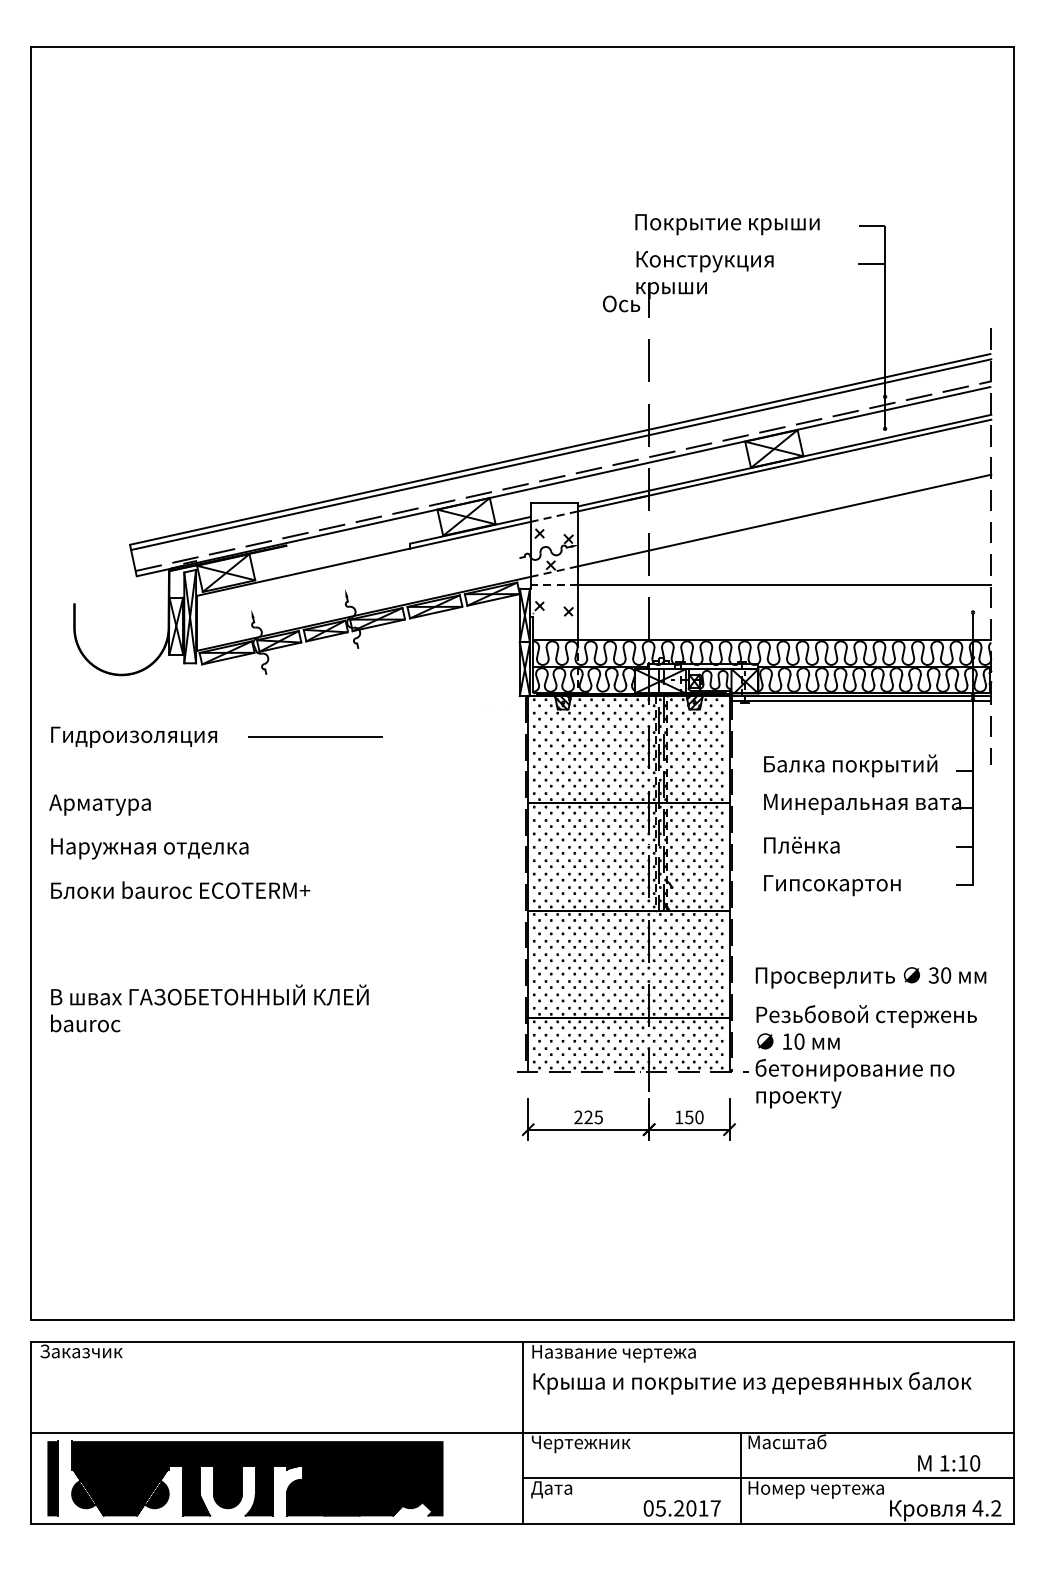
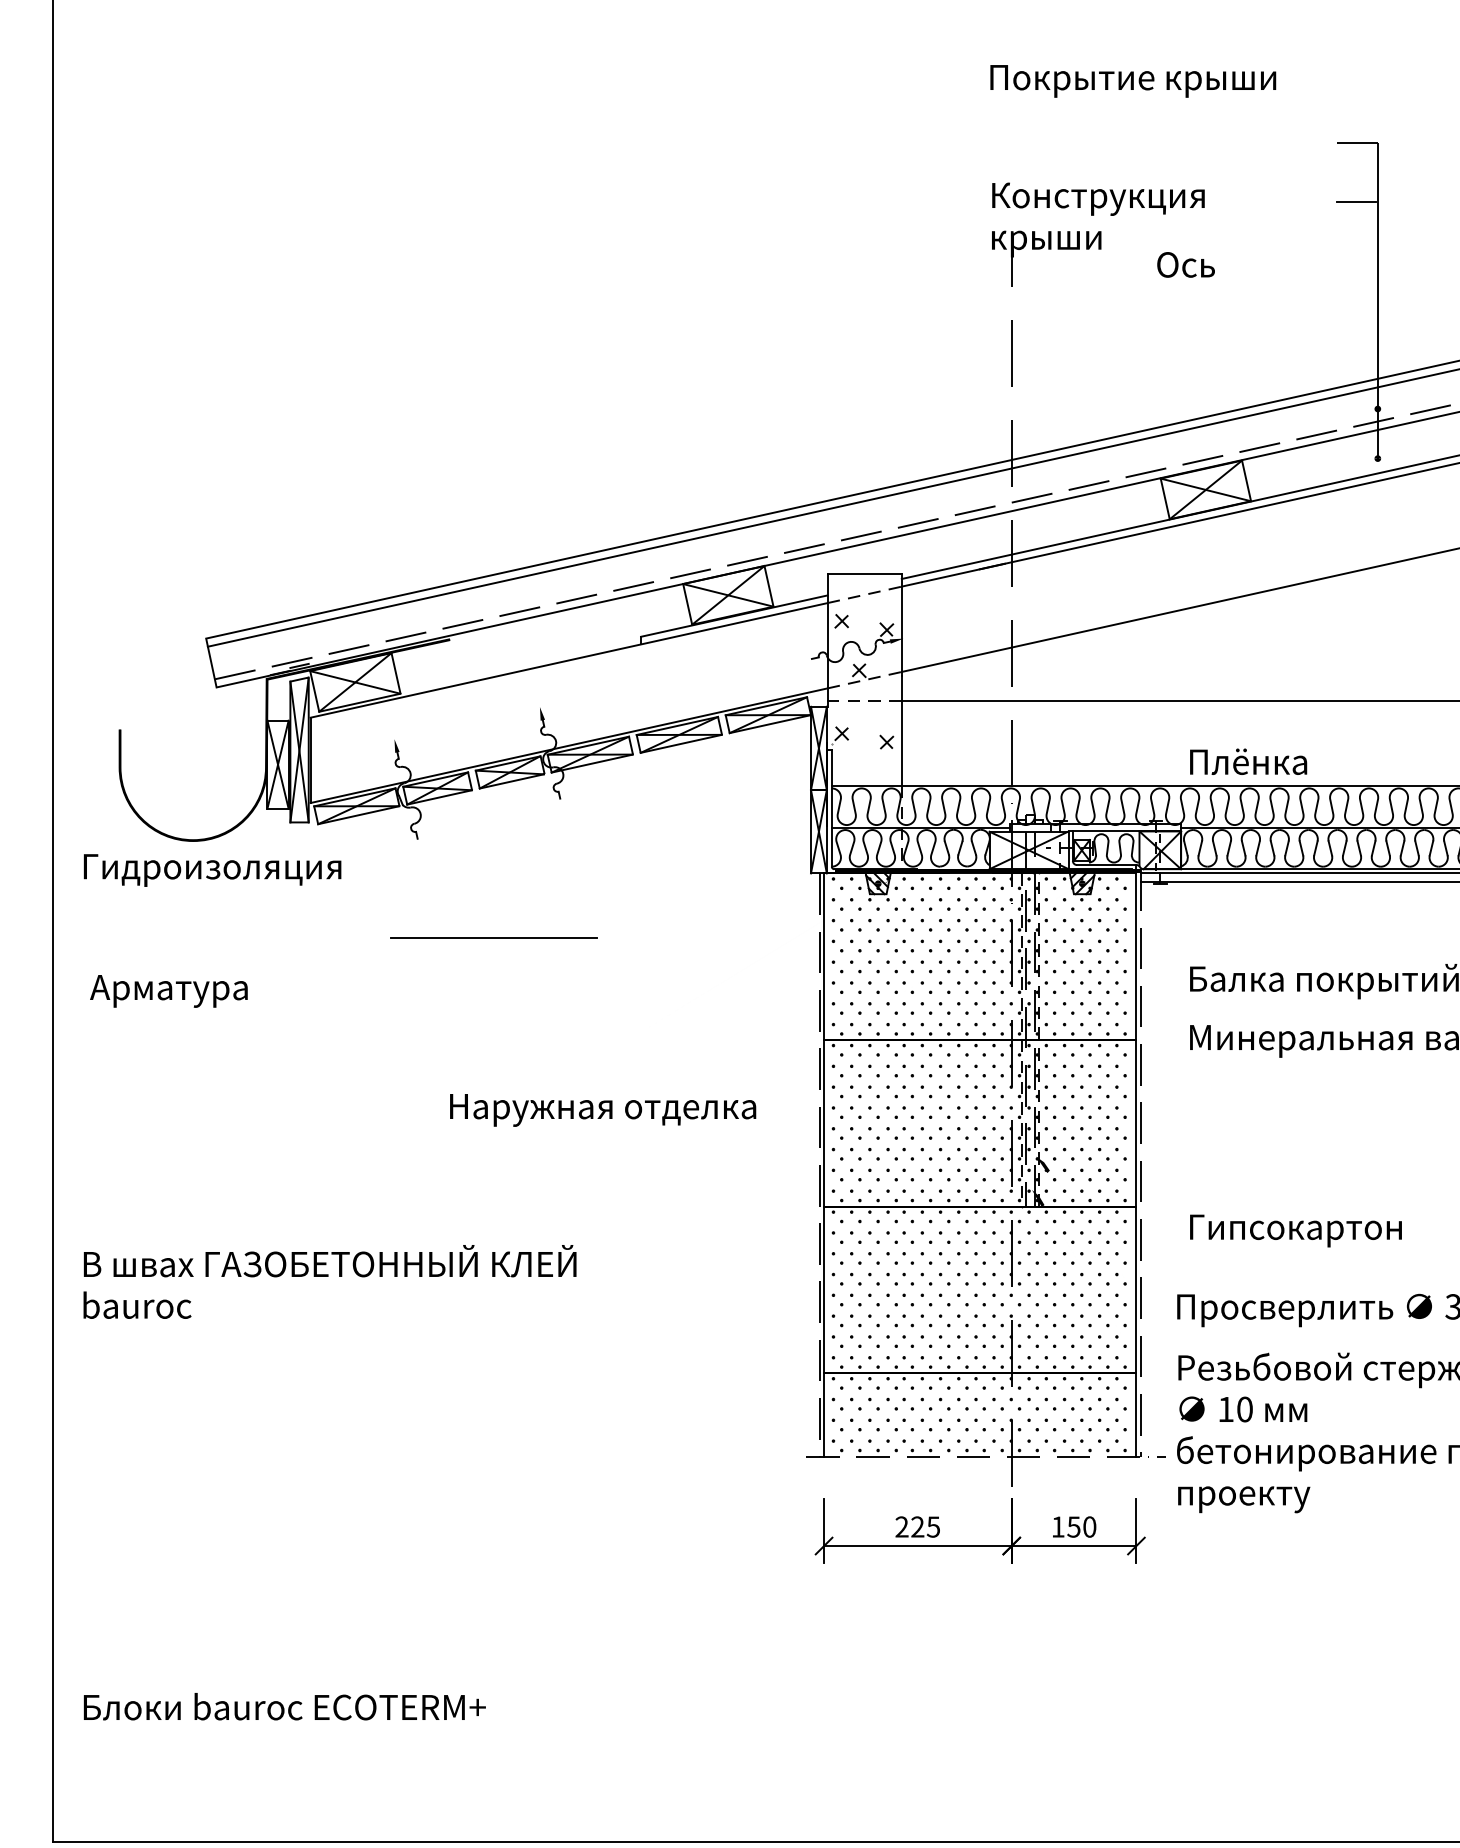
text: (727, 224) -> (1133, 81), moved
text: (621, 303) -> (1186, 264), moved
text: (134, 736) -> (213, 869), moved
text: (99, 804) -> (168, 990), moved
text: (801, 844) -> (1248, 760), moved
text: (149, 848) -> (602, 1109), moved
text: (832, 885) -> (1296, 1230), moved
text: (180, 889) -> (284, 1705), moved
text: (209, 1008) -> (329, 1282), moved

